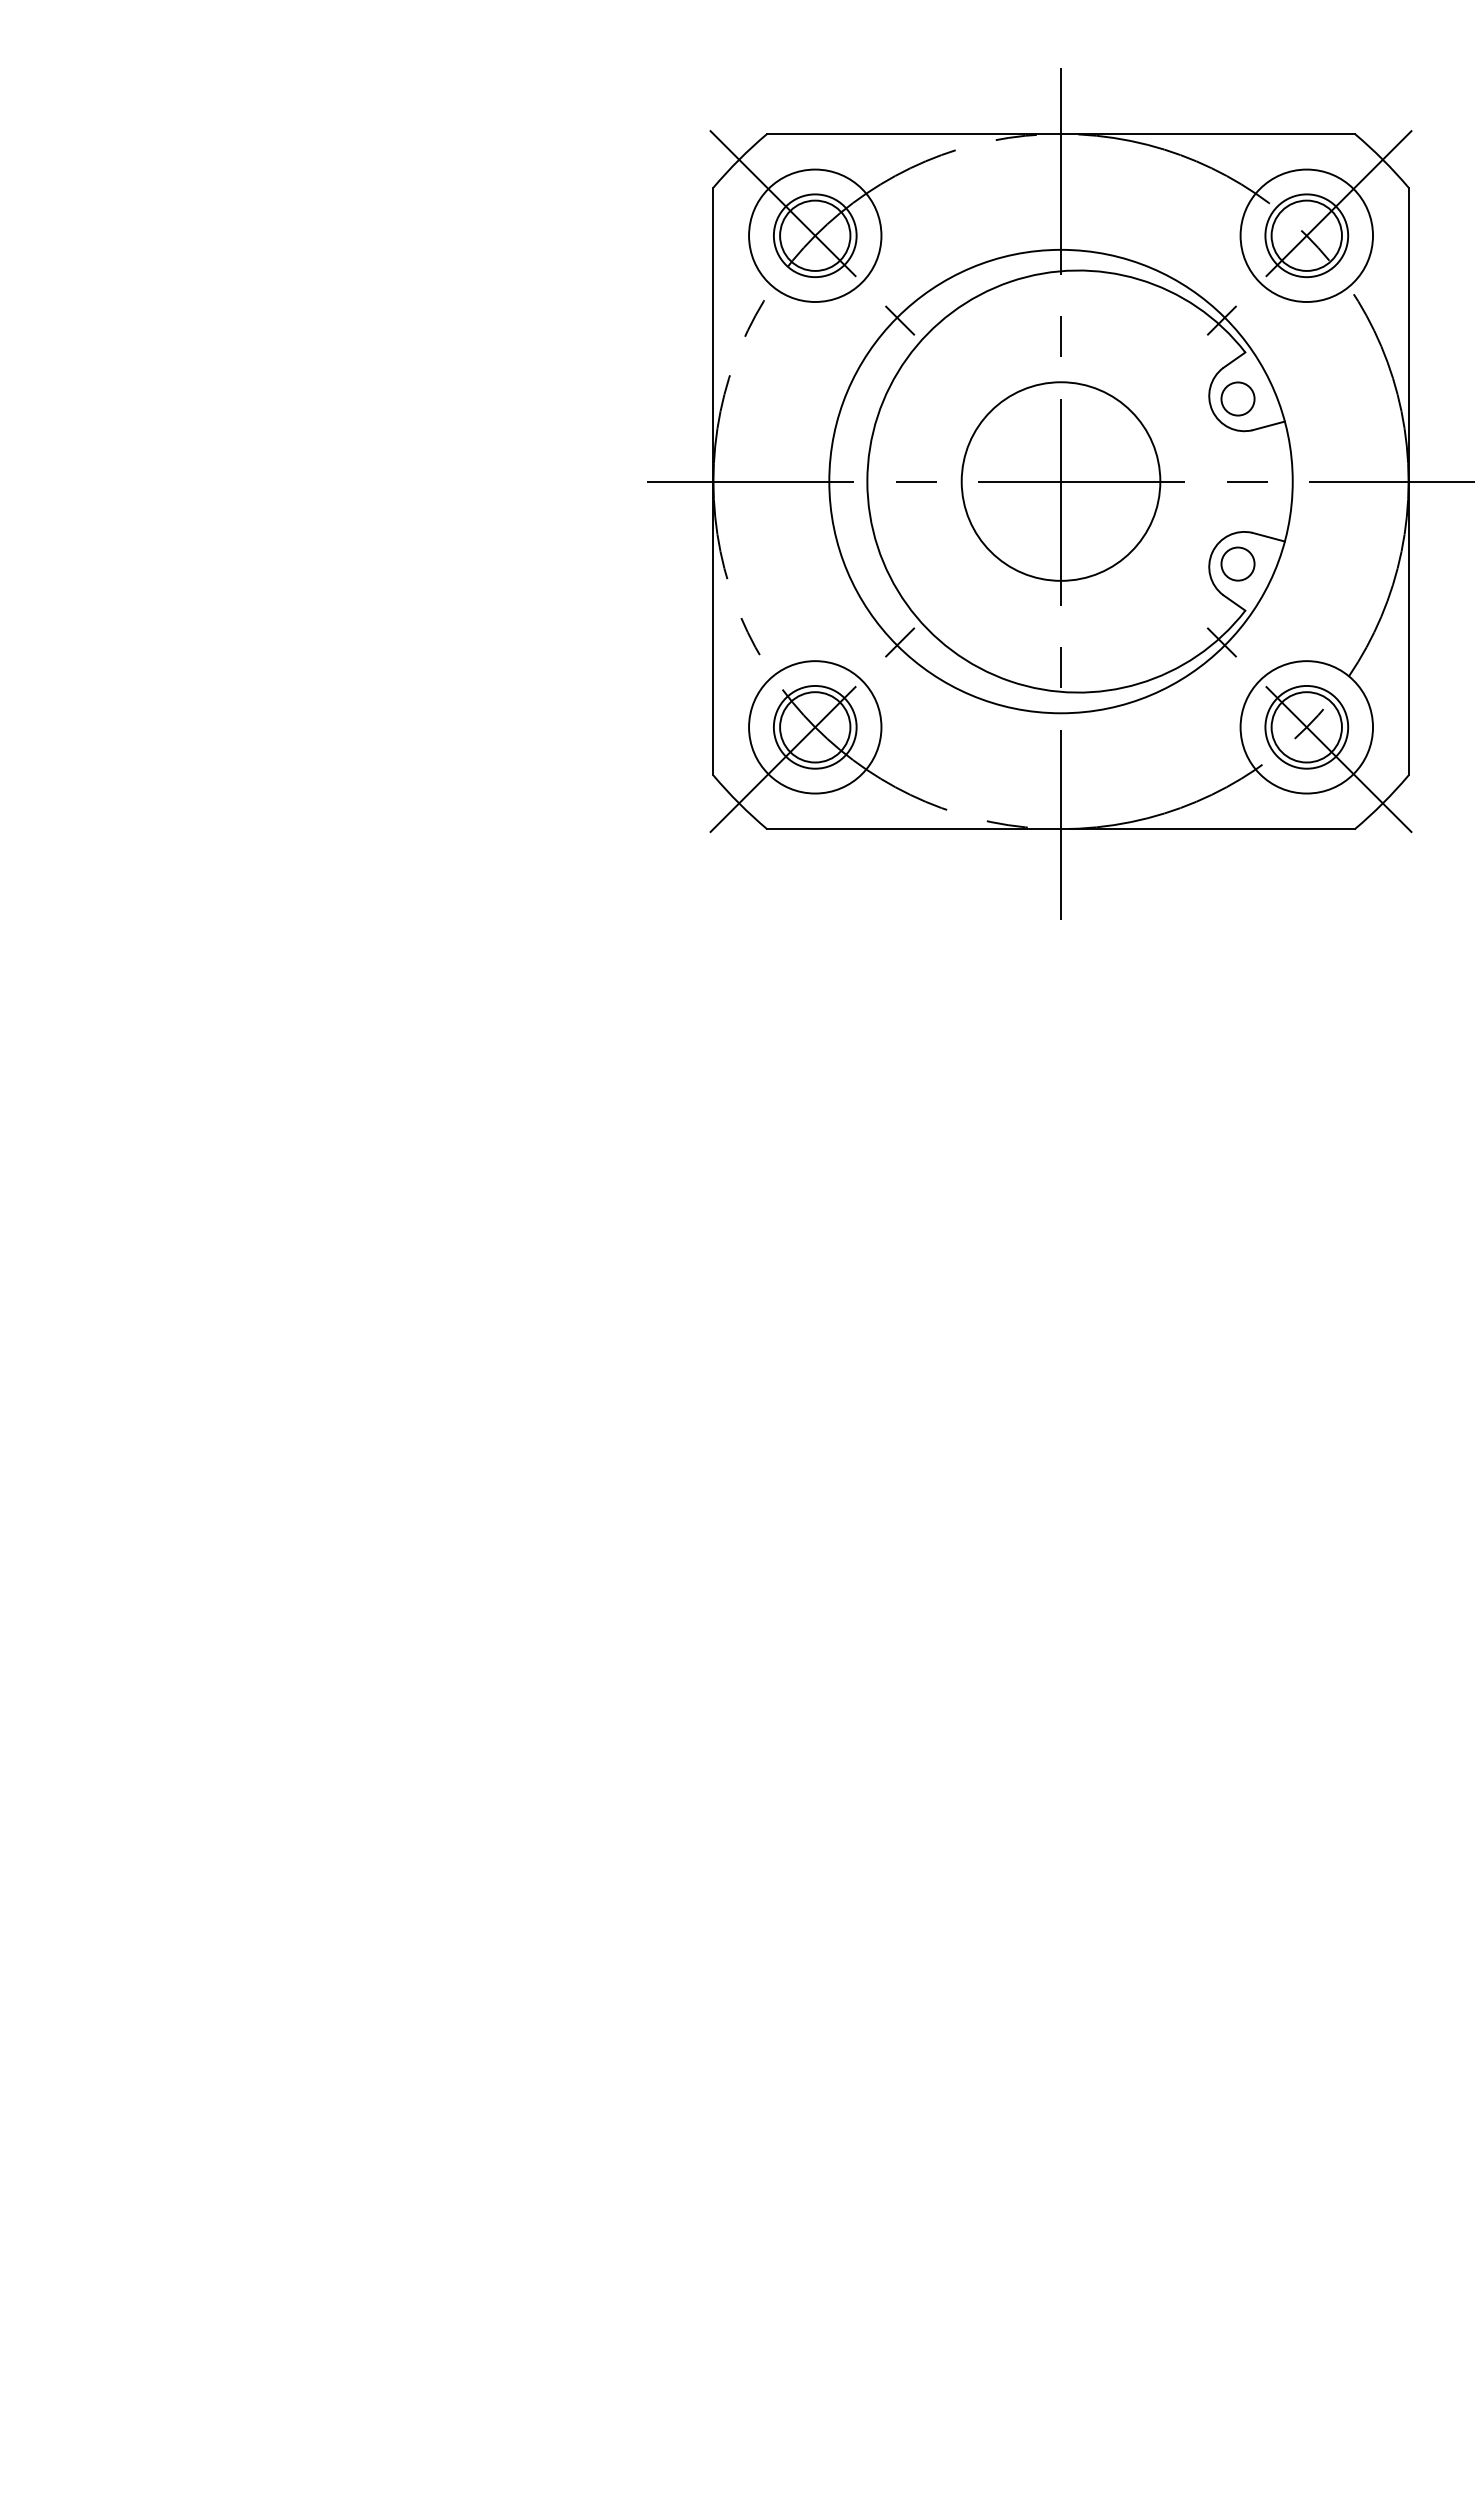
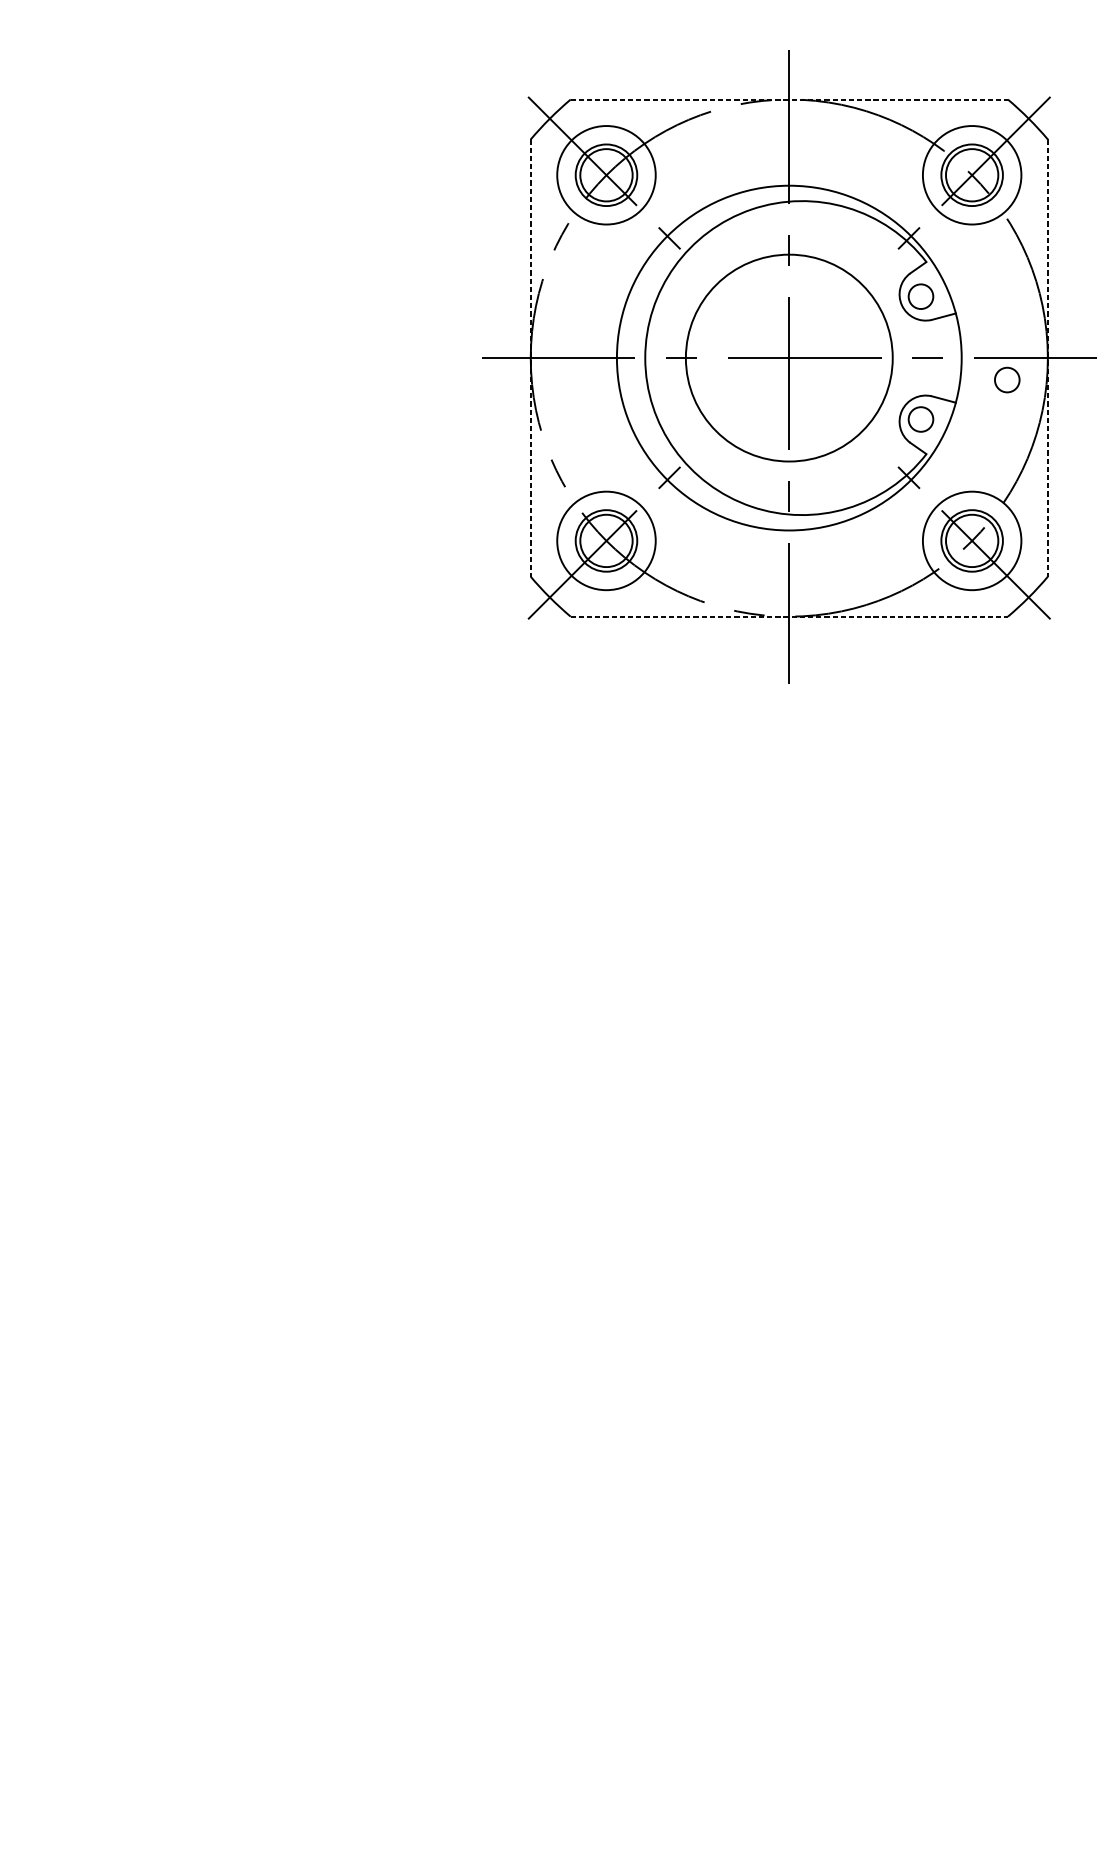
line: (1061, 133) -> (789, 99), solid -> dashed
line: (713, 481) -> (530, 358), solid -> dashed
circle: (1060, 481) -> (788, 358), size x1.4
line: (1408, 481) -> (1047, 358), solid -> dashed
circle: (1353, 510) -> (1006, 379), added
line: (1061, 829) -> (789, 616), solid -> dashed

